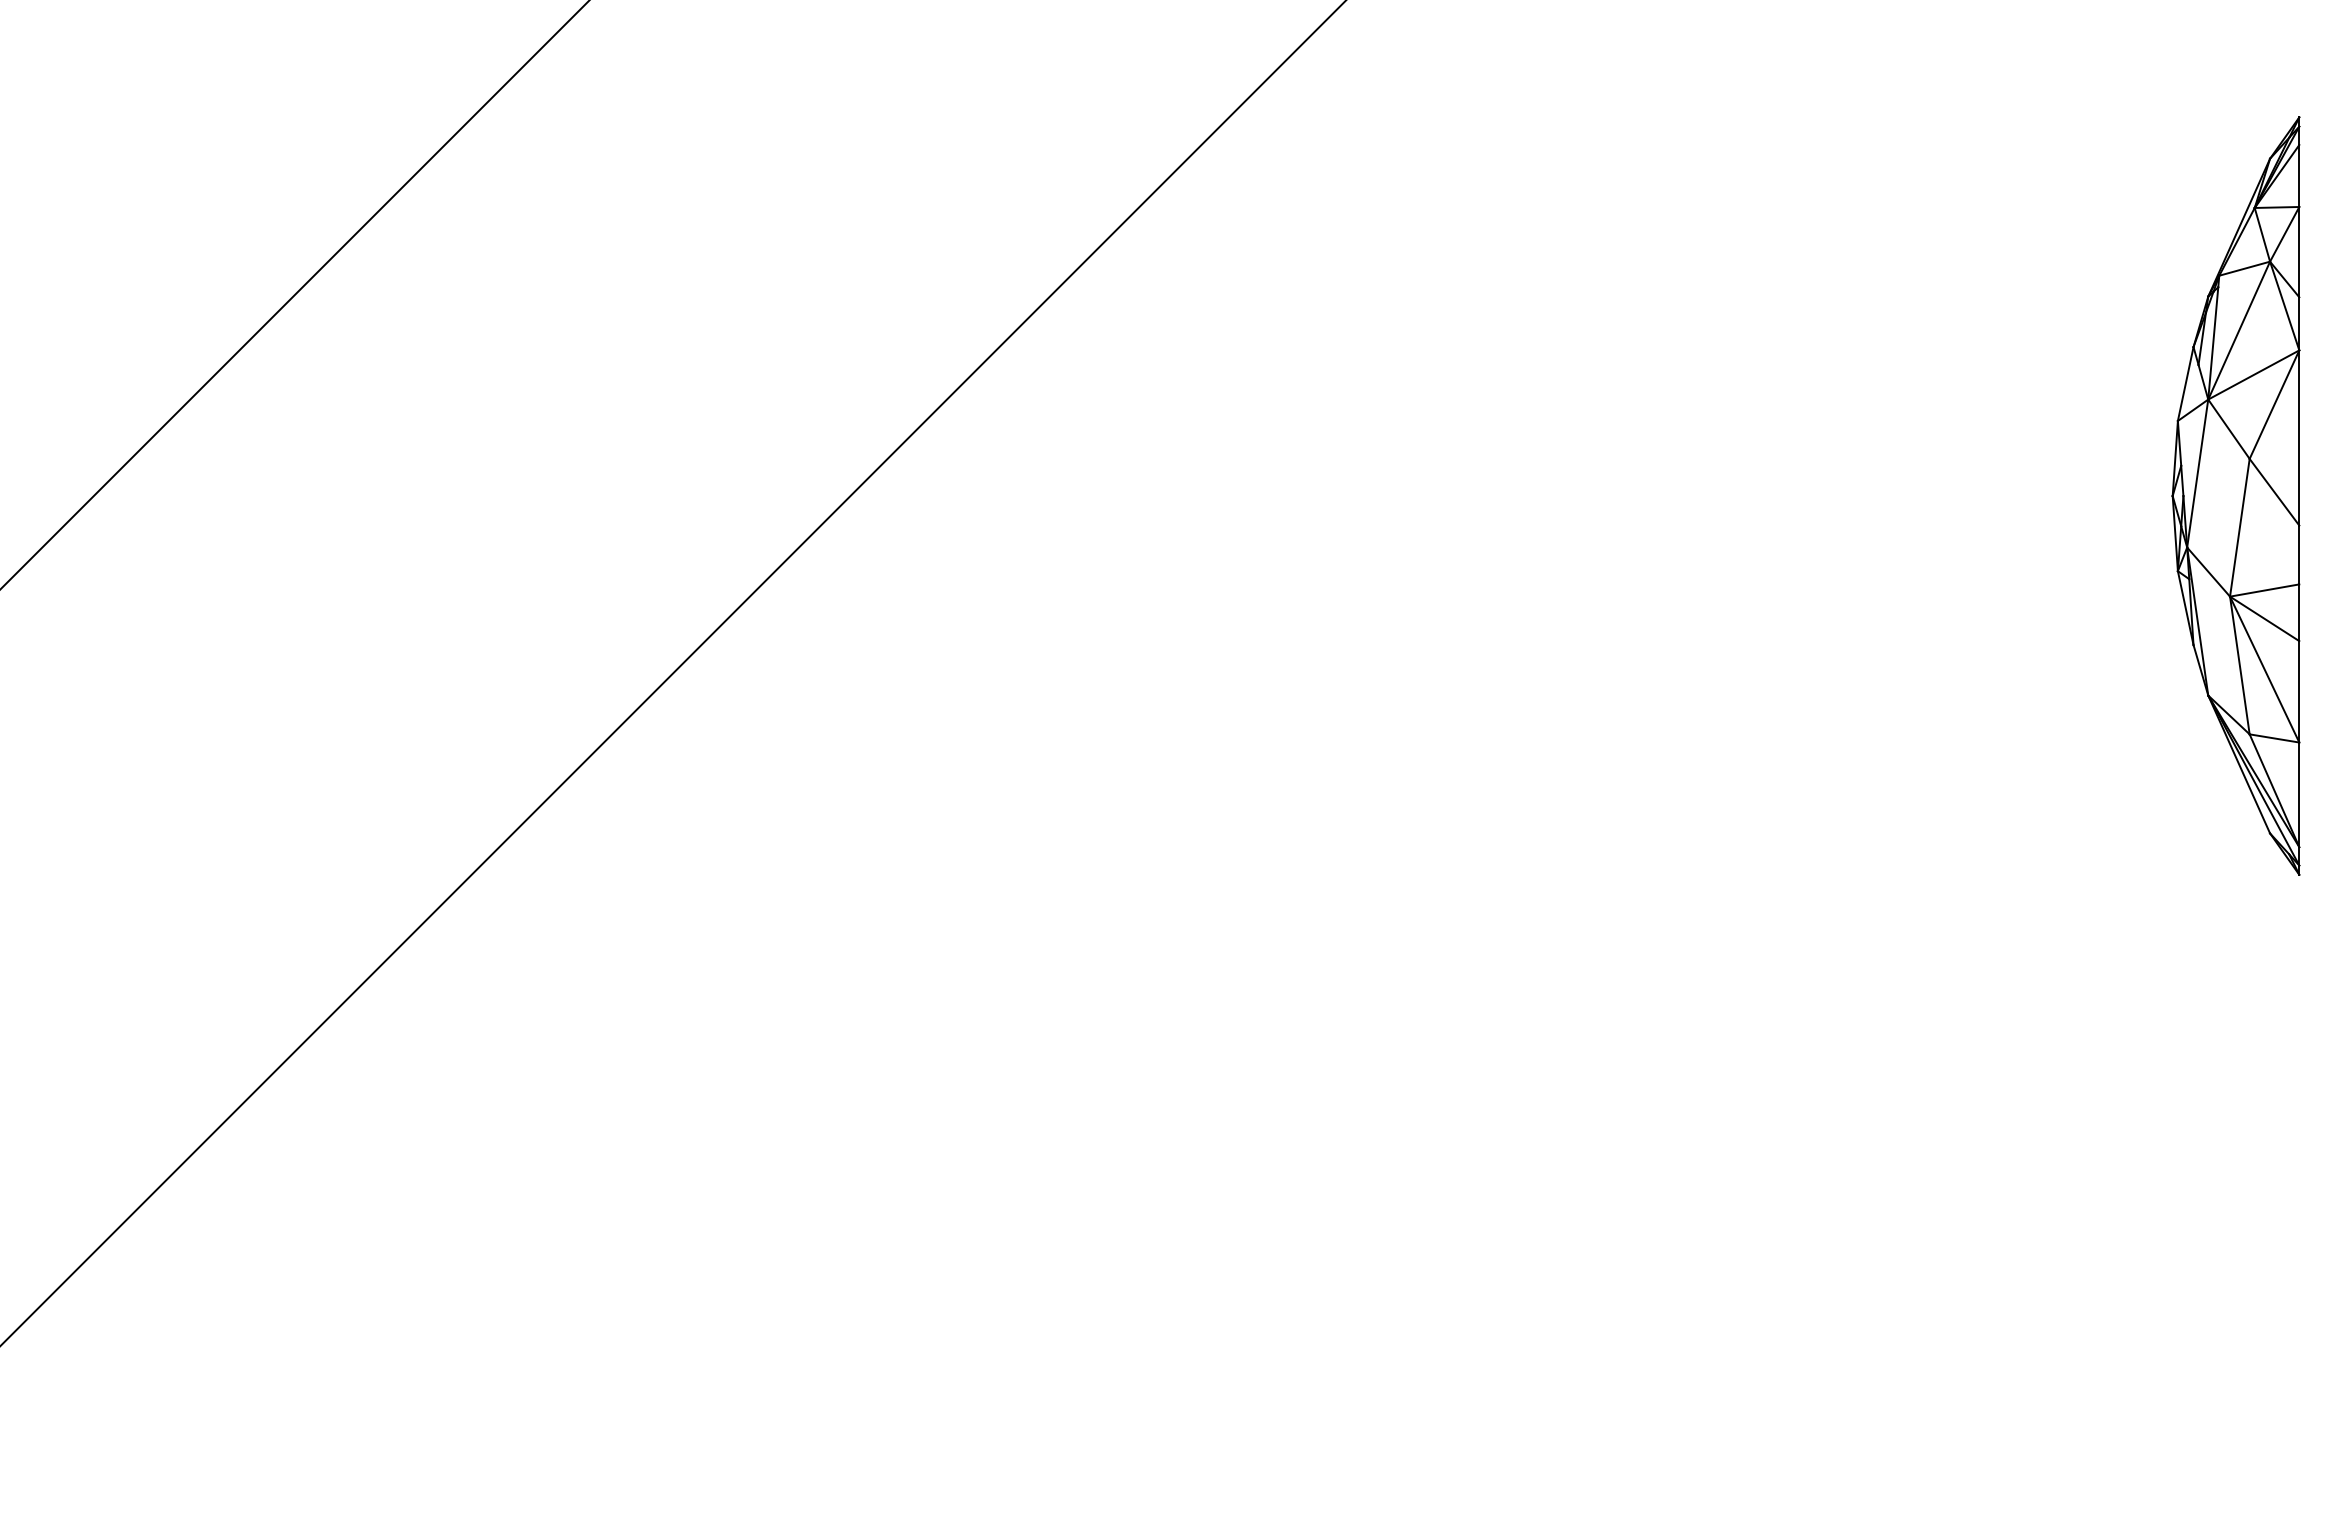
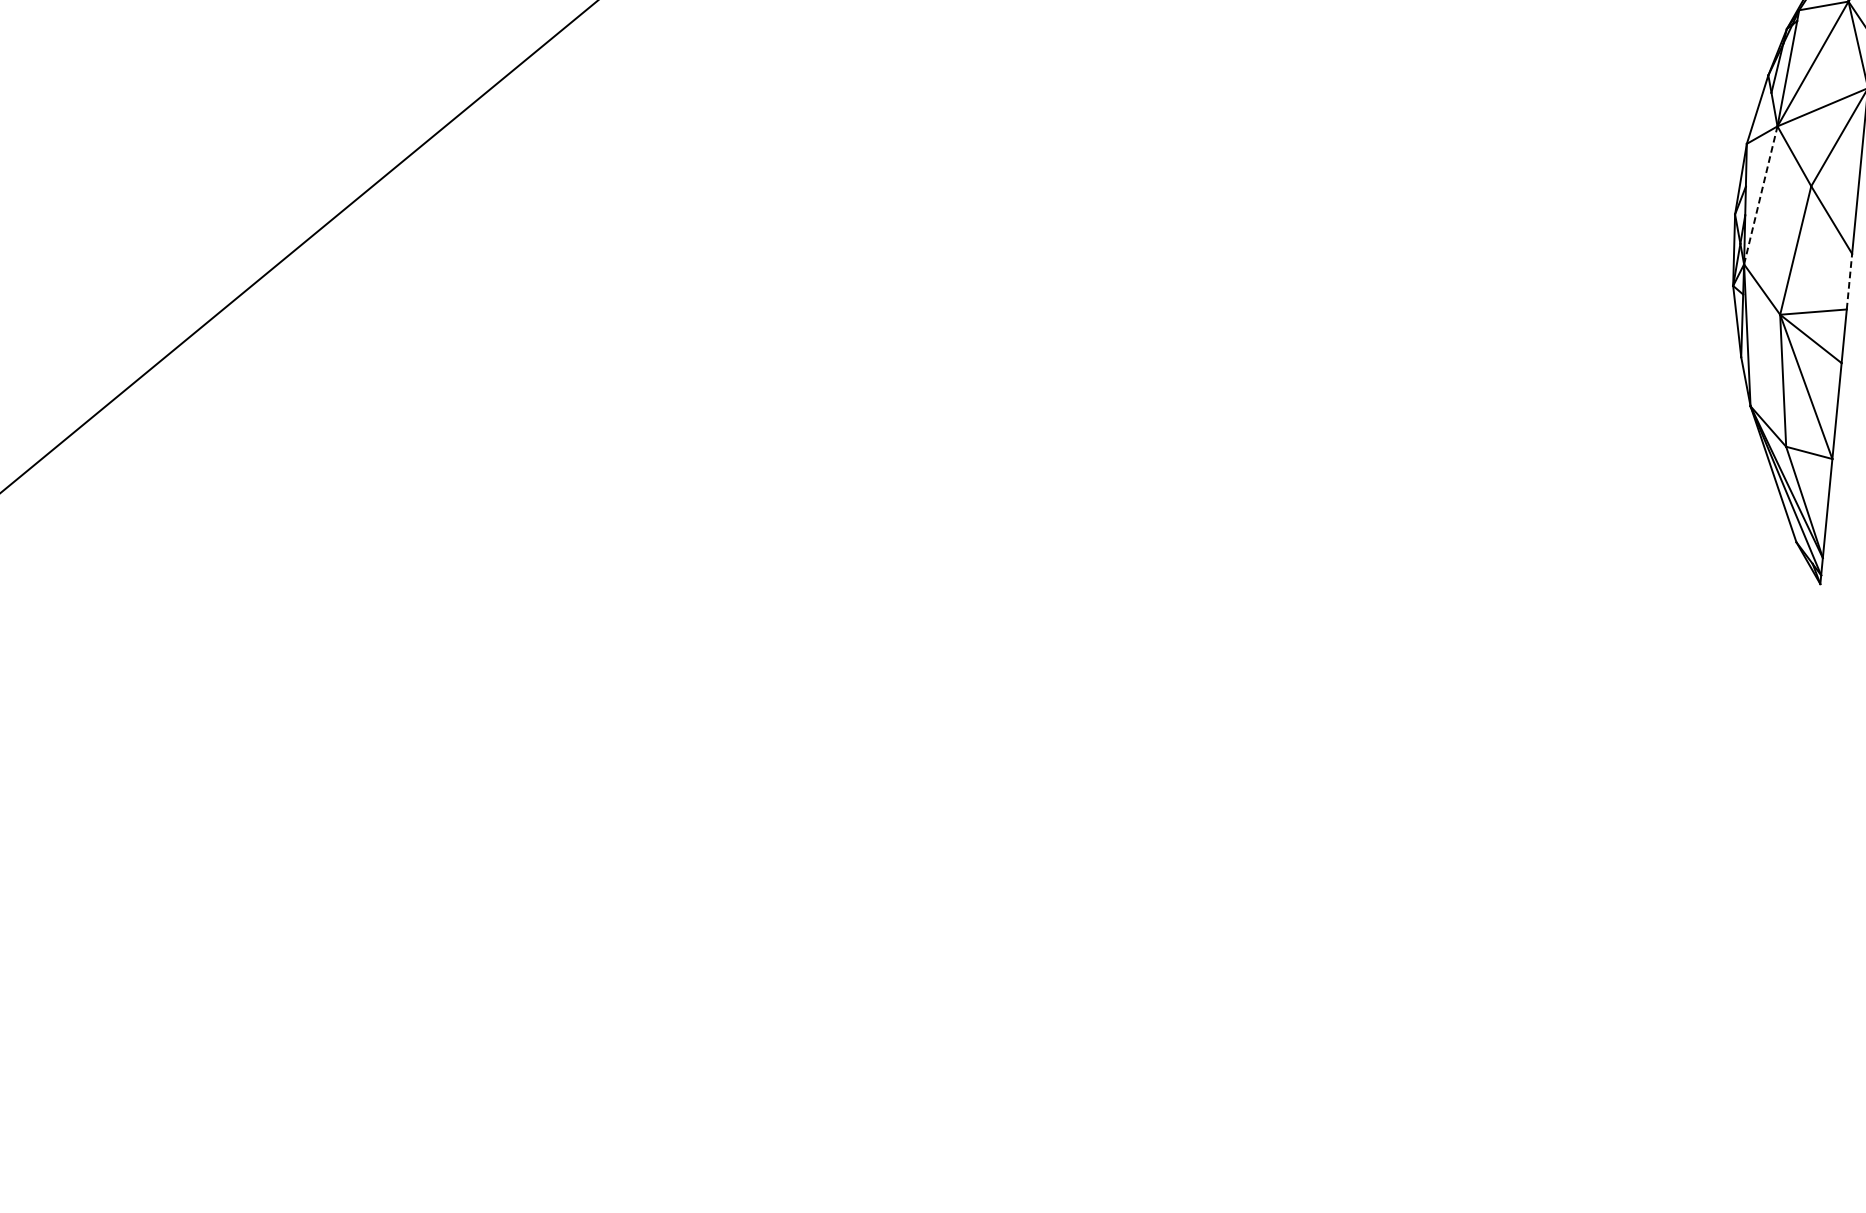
line: (2197, 473) -> (1760, 195), solid -> dashed
line: (2299, 554) -> (1849, 281), solid -> dashed

